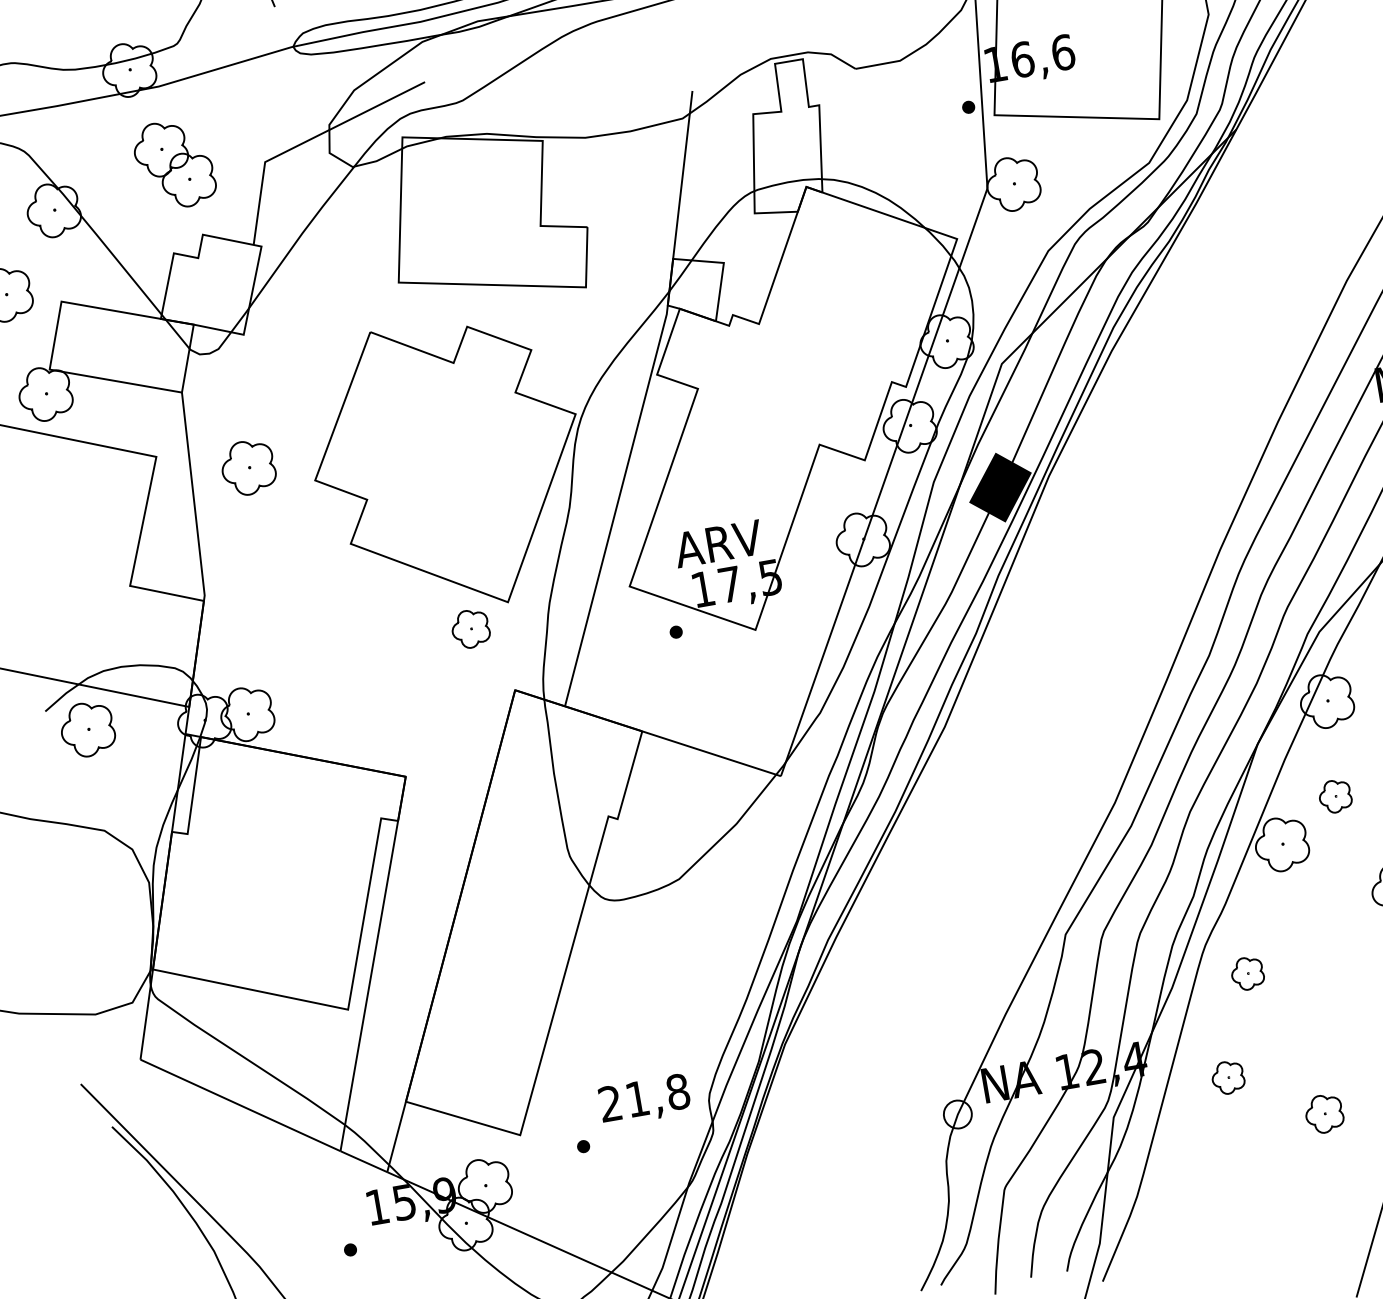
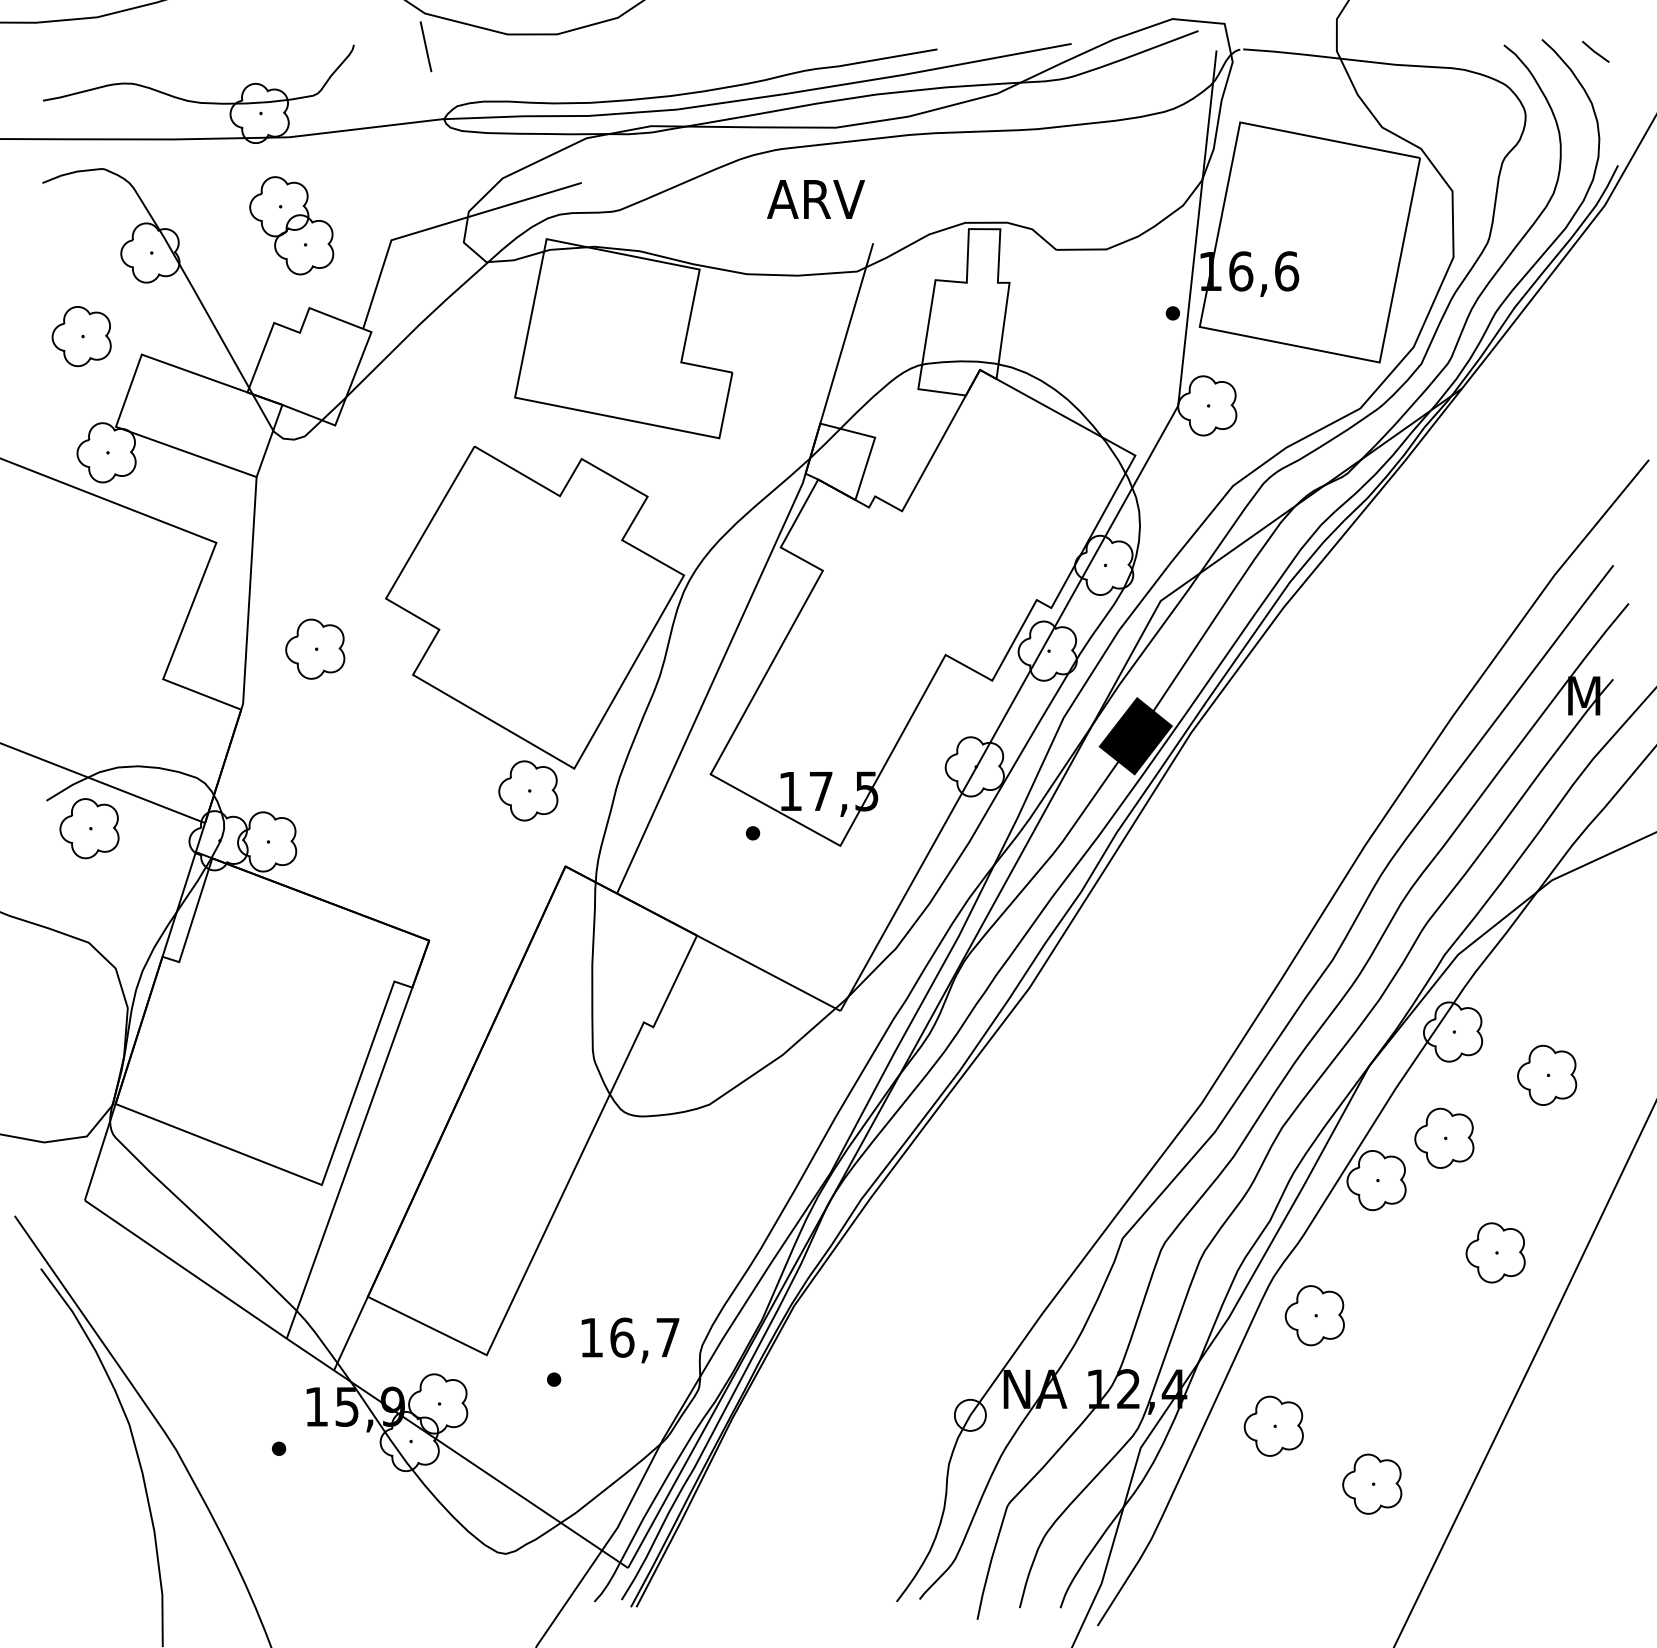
part: (248, 467) -> (315, 648), moved
text: (717, 543) -> (815, 199), moved
part: (470, 628) -> (528, 790), size x1.43
part: (1335, 795) -> (1444, 1137), size x1.67
part: (1247, 973) -> (1314, 1315), size x1.67
part: (1227, 1077) -> (1273, 1425), size x1.67
text: (644, 1097) -> (630, 1337), 21,8 -> 16,7
part: (1324, 1113) -> (1372, 1483), size x1.43

